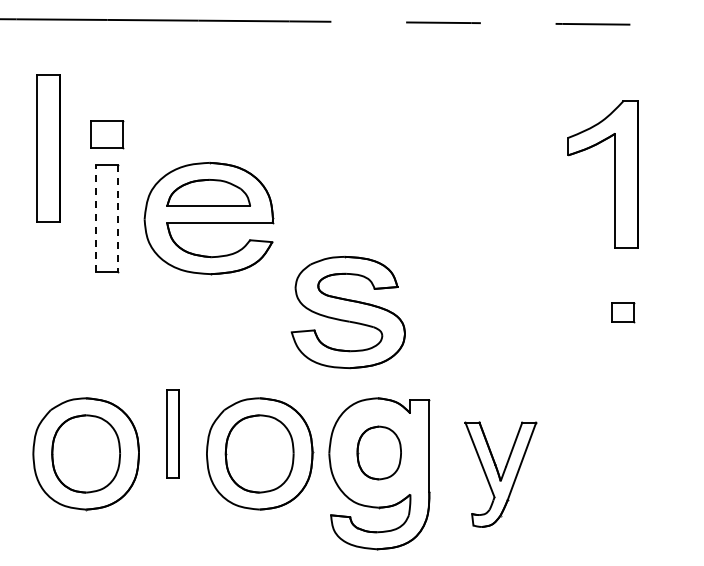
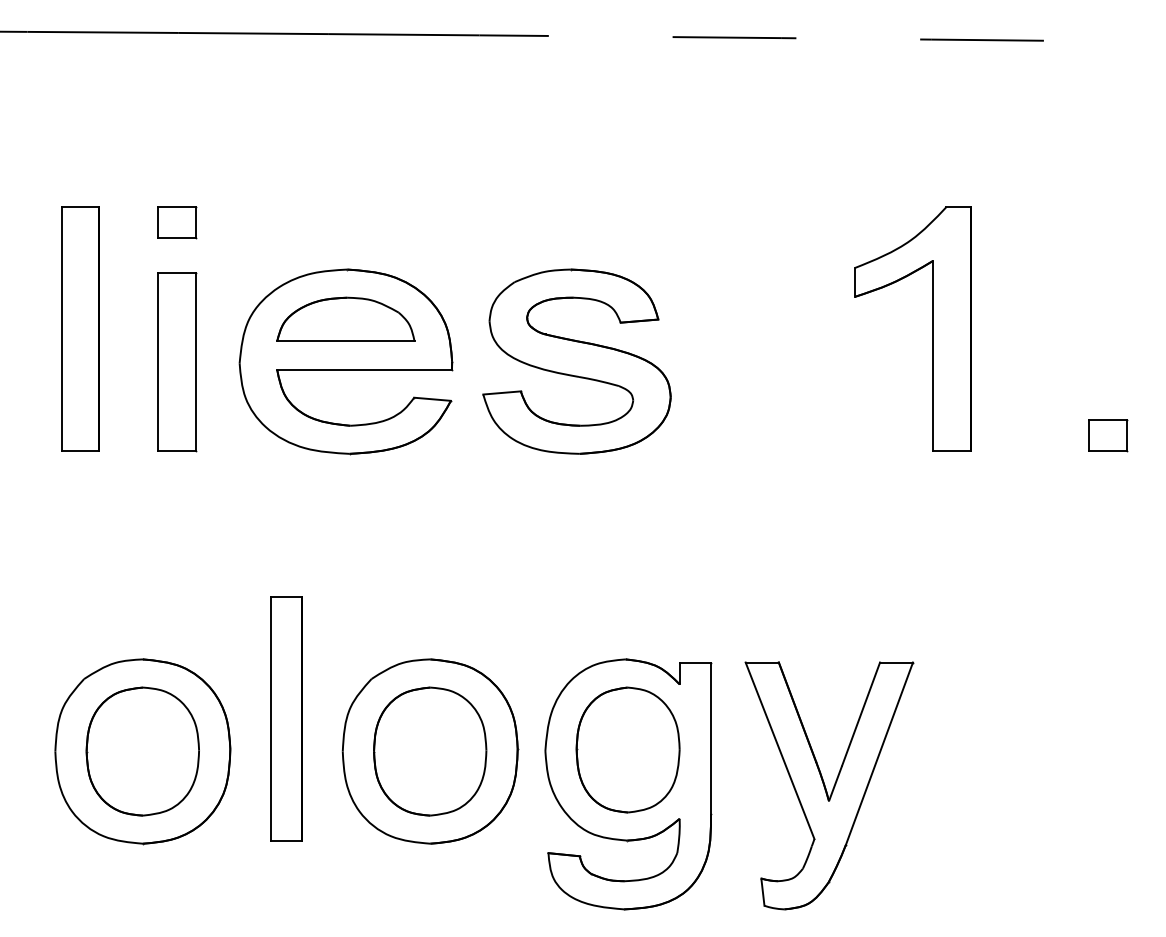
part: (107, 134) -> (178, 222), size x0.71
part: (48, 148) -> (80, 328), moved
part: (614, 174) -> (931, 328), moved
line: (95, 218) -> (158, 361), dashed -> solid
line: (118, 218) -> (196, 361), dashed -> solid
part: (347, 312) -> (575, 361), moved
part: (623, 312) -> (1108, 434), moved
part: (172, 434) -> (285, 719), size x1.67
part: (379, 452) -> (628, 749), size x1.43
part: (500, 474) -> (828, 785), size x1.43

